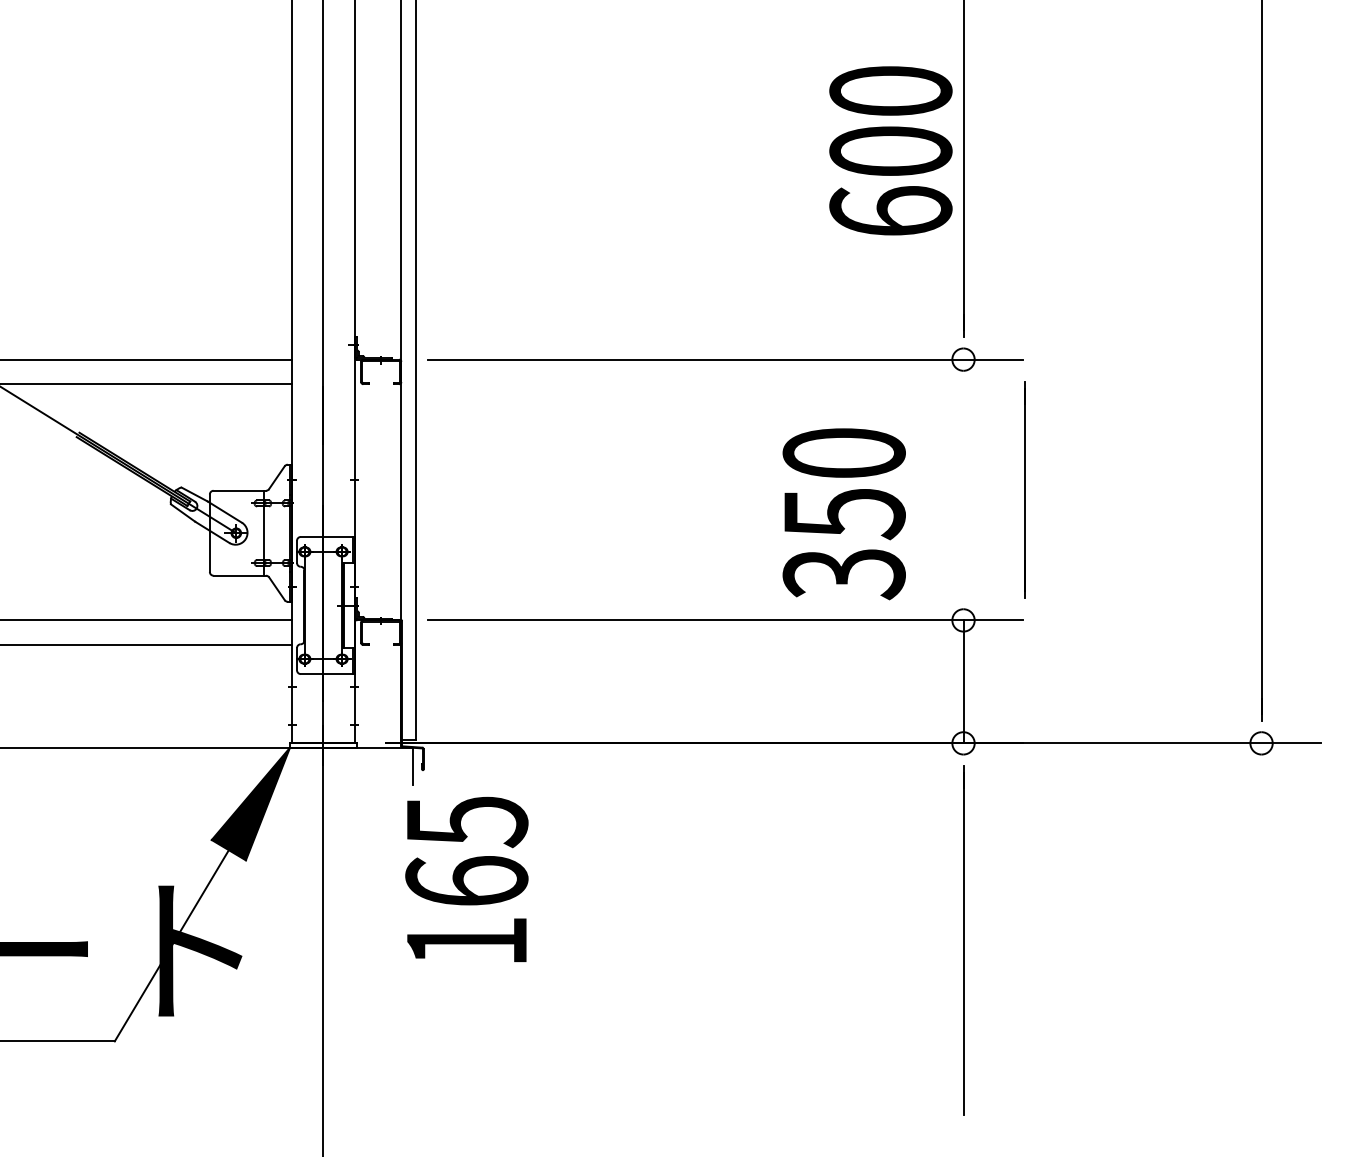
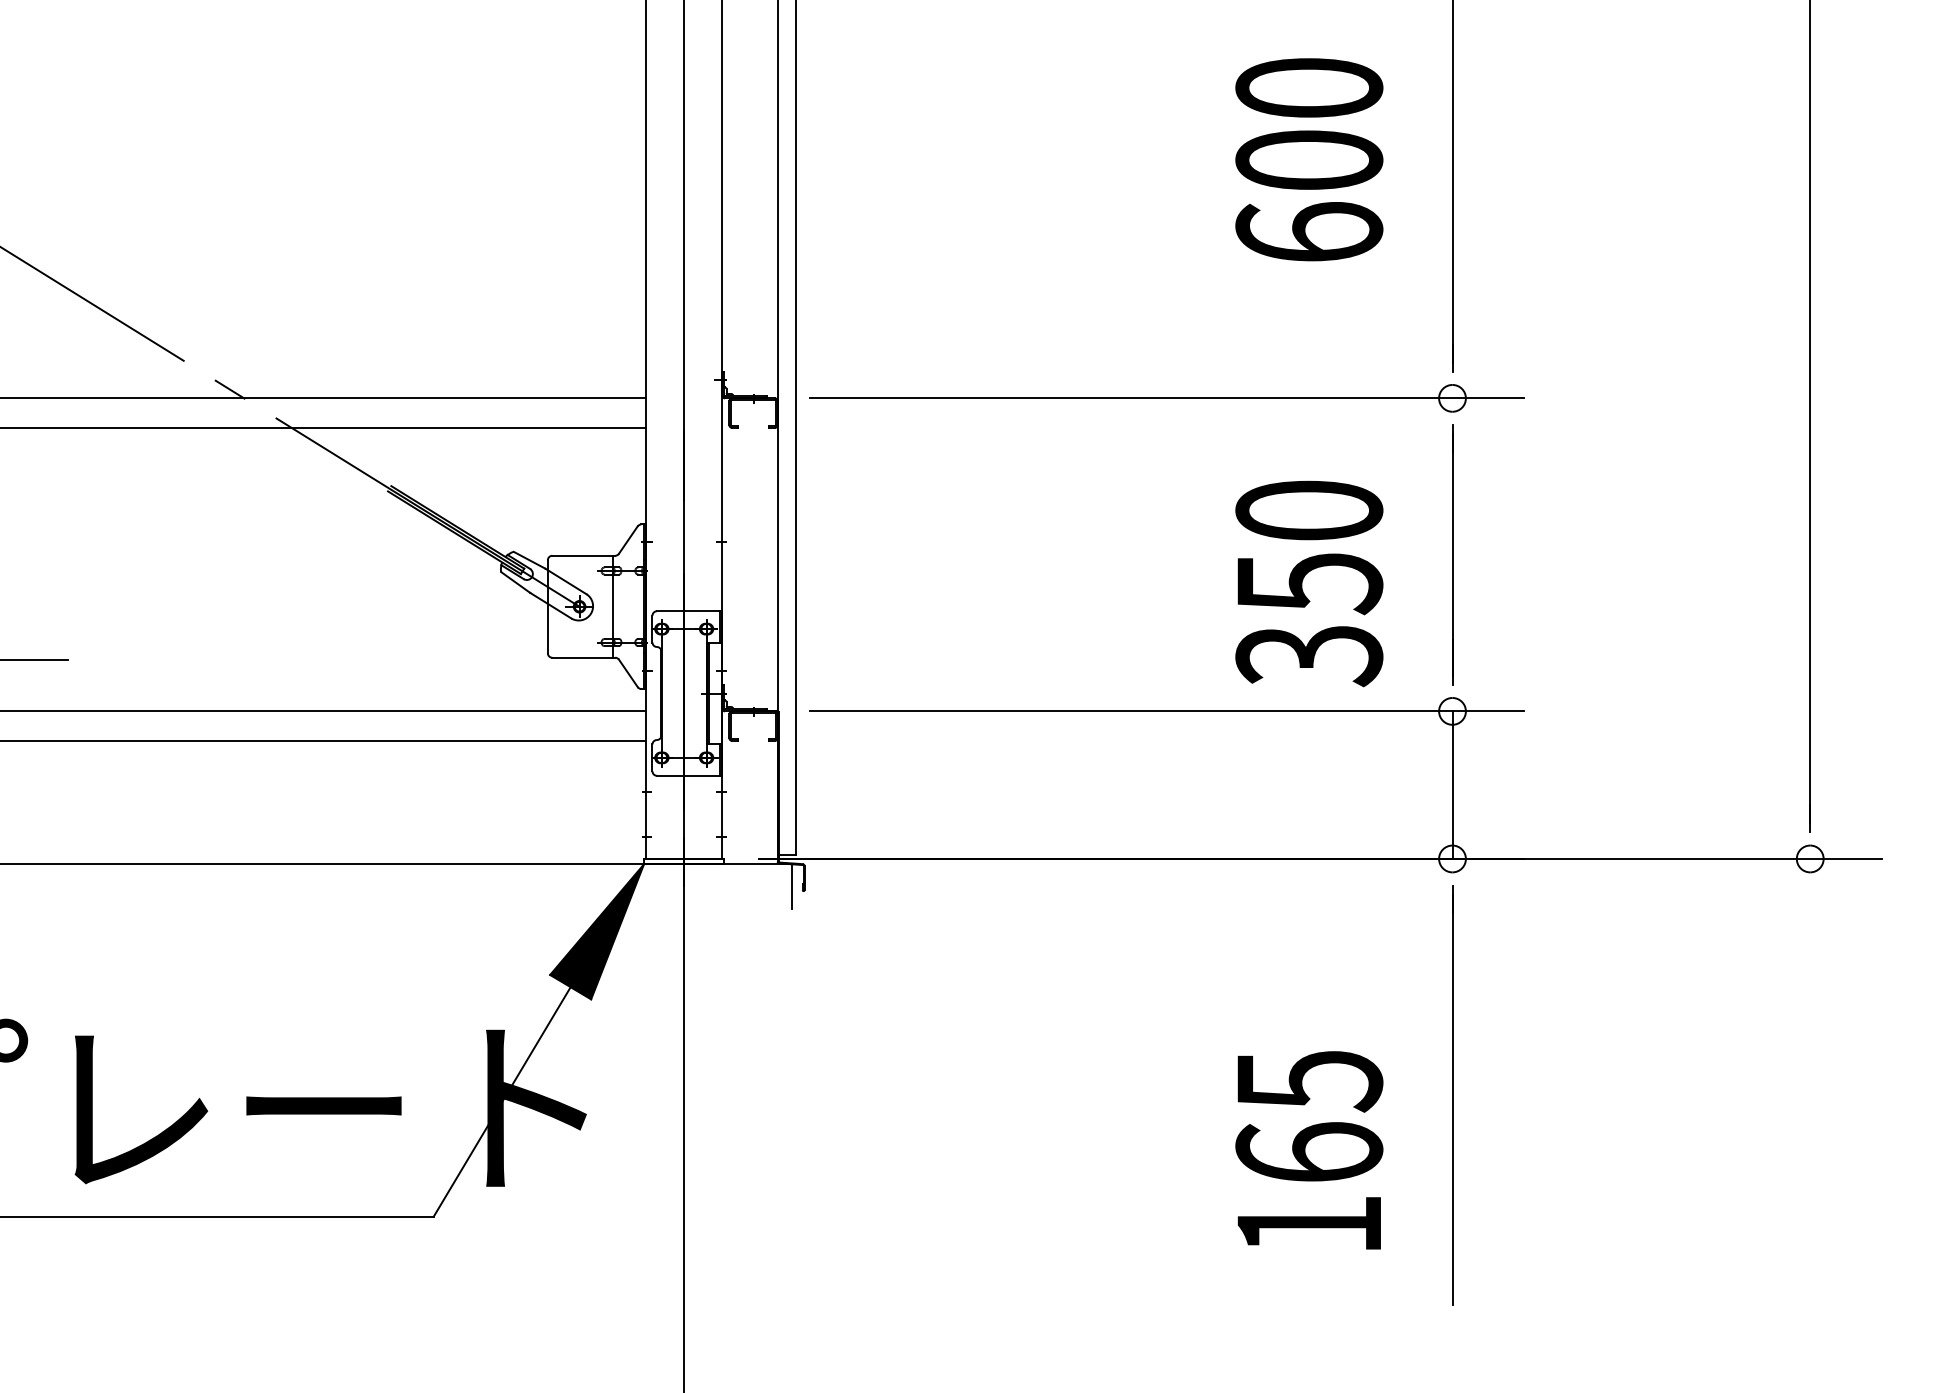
text: (891, 150) -> (1309, 159), moved
line: (1025, 489) -> (1452, 554), moved
text: (467, 879) -> (1309, 1150), moved

